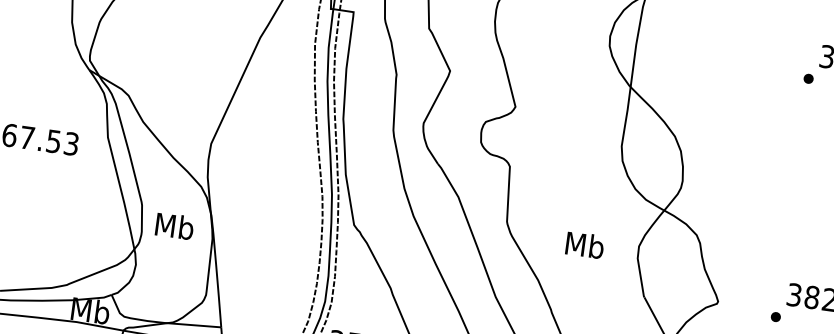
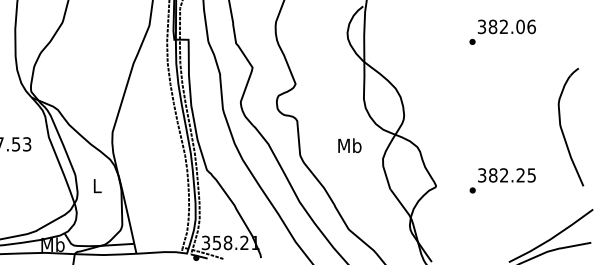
text: (173, 225) -> (96, 185), Mb -> L
text: (584, 244) -> (349, 145), moved

